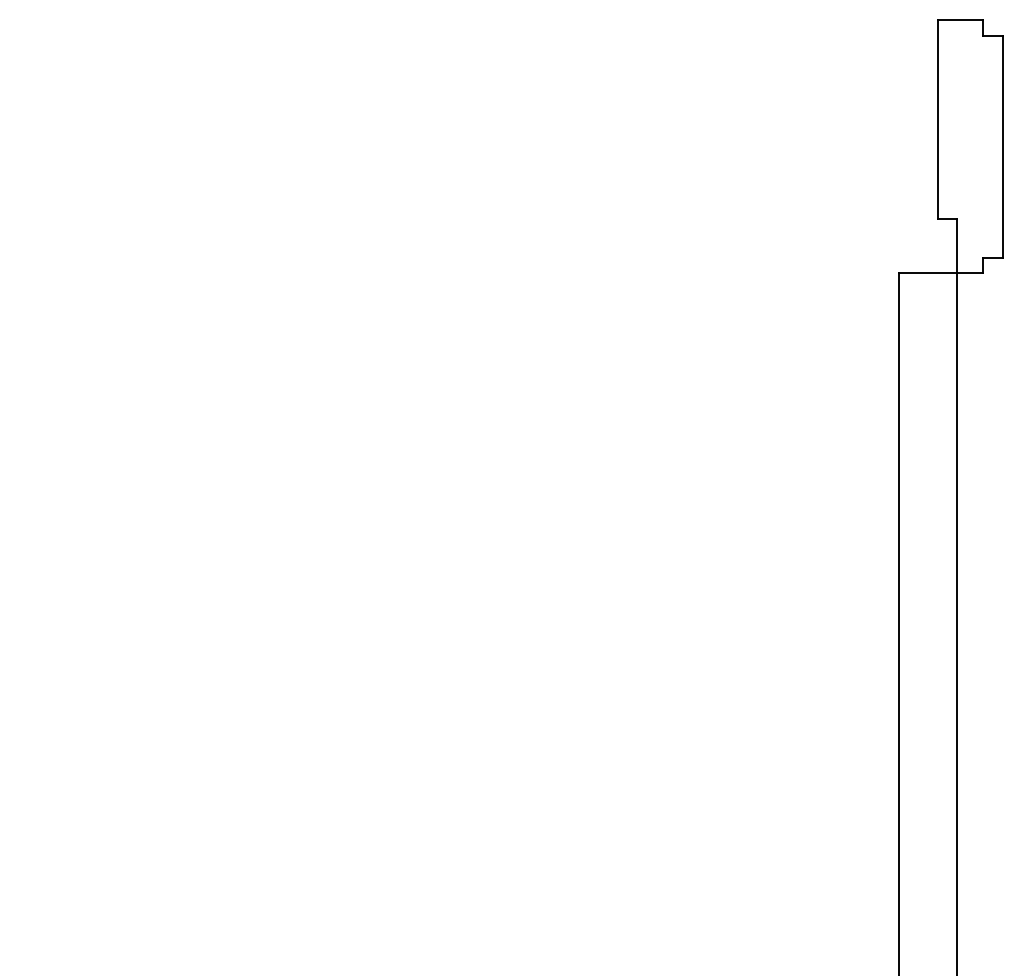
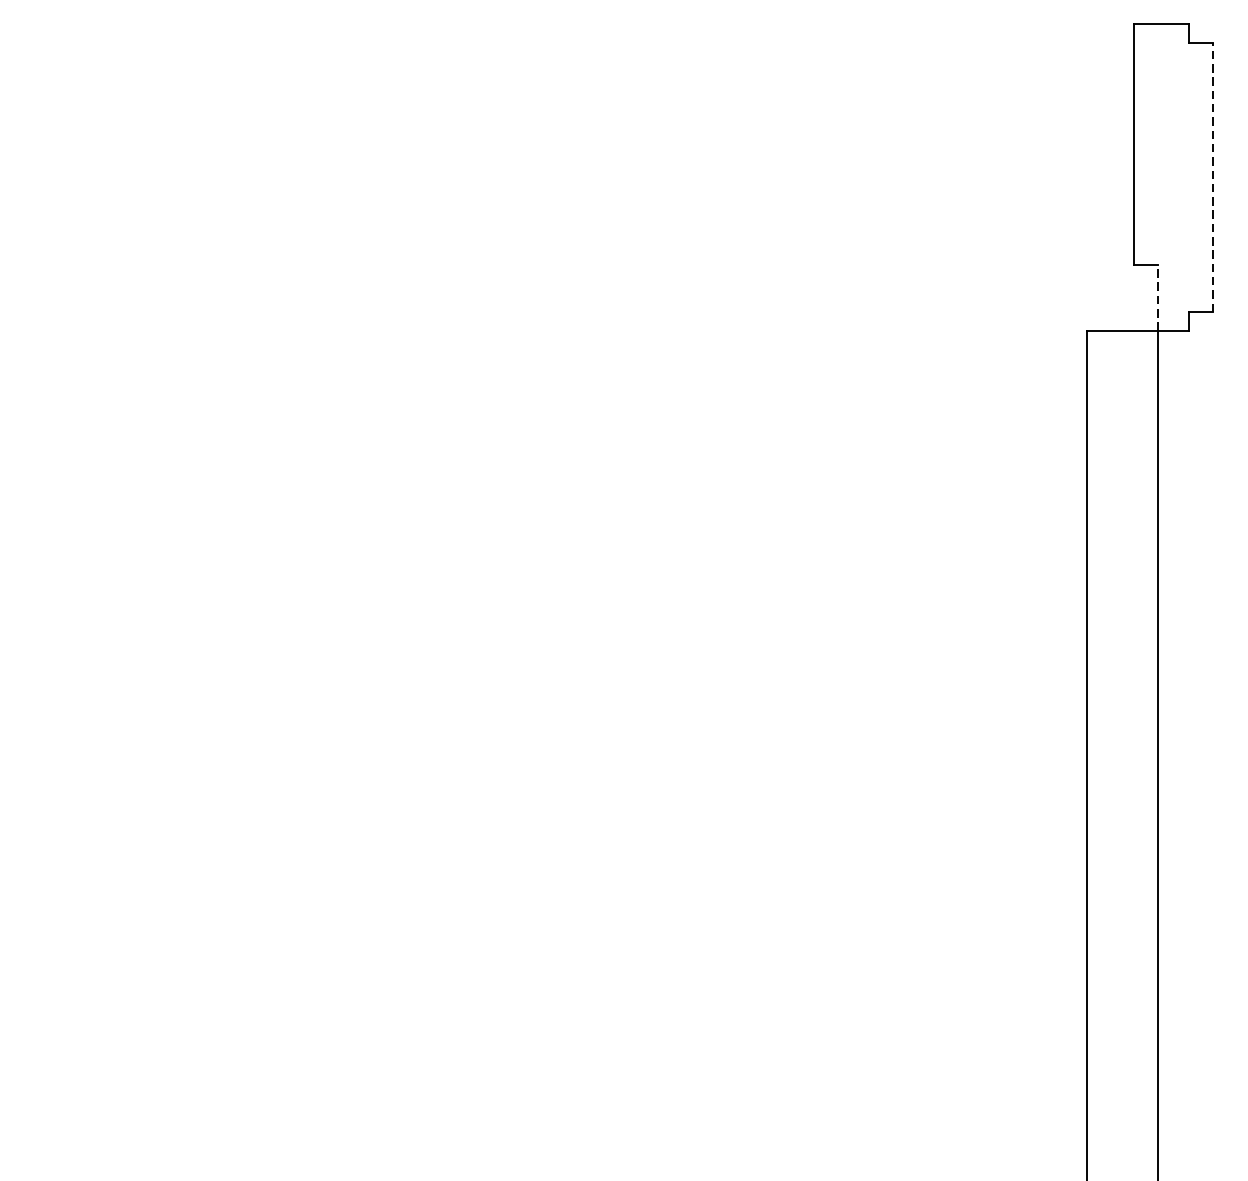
line: (1003, 146) -> (1213, 177), solid -> dashed
line: (957, 245) -> (1158, 297), solid -> dashed

